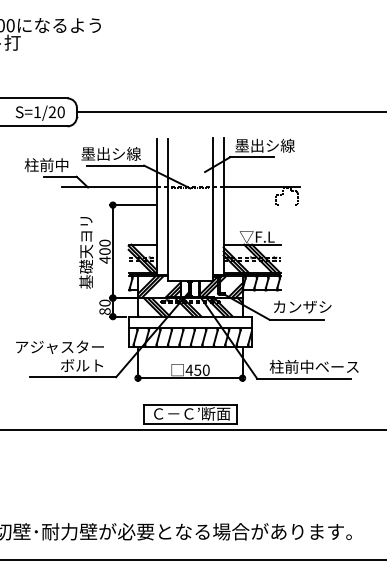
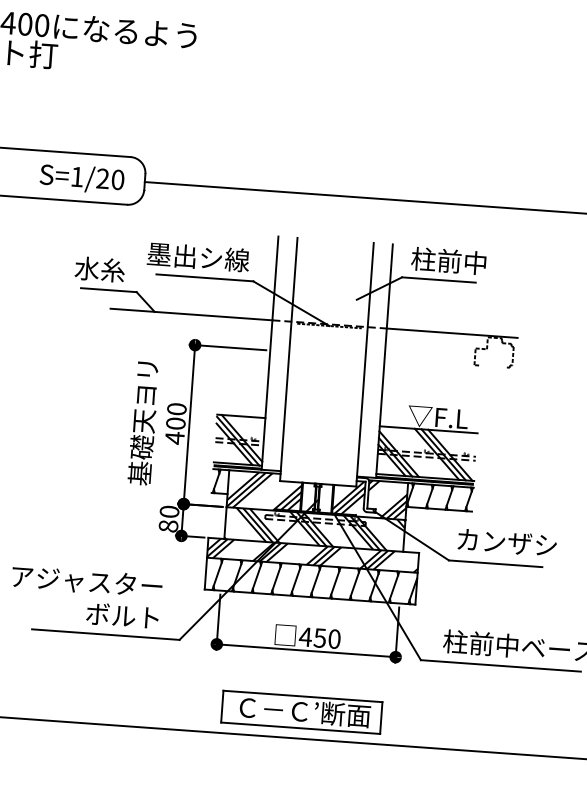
text: (264, 145) -> (461, 261), 墨出シ線 -> 柱前中
text: (46, 165) -> (86, 269), 柱前中 -> 水糸
hatch: (189, 322) -> (311, 555), added

